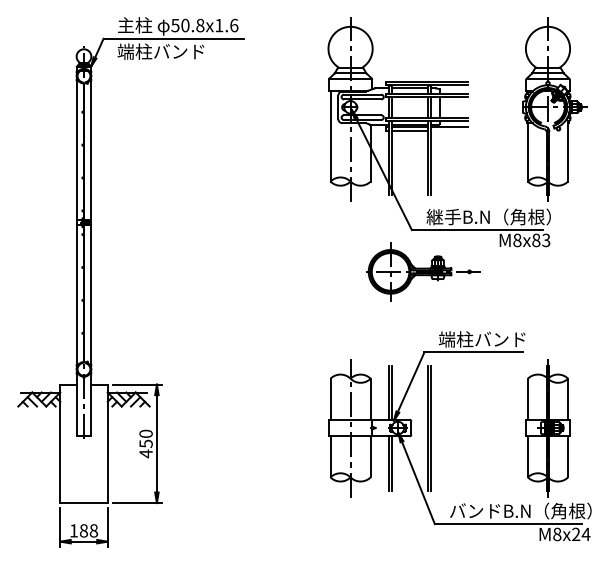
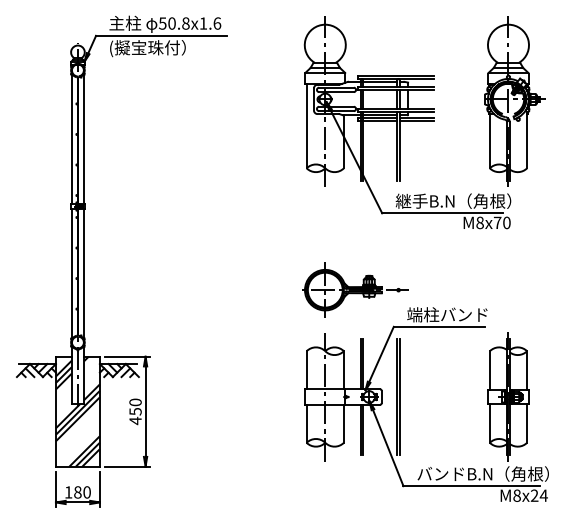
text: (160, 52) -> (148, 48), 端柱バンド -> (擬宝珠付）
line: (448, 130) -> (416, 120), added
text: (541, 240) -> (502, 222), M8x83 -> M8x70
part: (423, 271) -> (355, 289), moved
hatch: (83, 443) -> (77, 411), added
text: (93, 531) -> (86, 493), 188 -> 180

